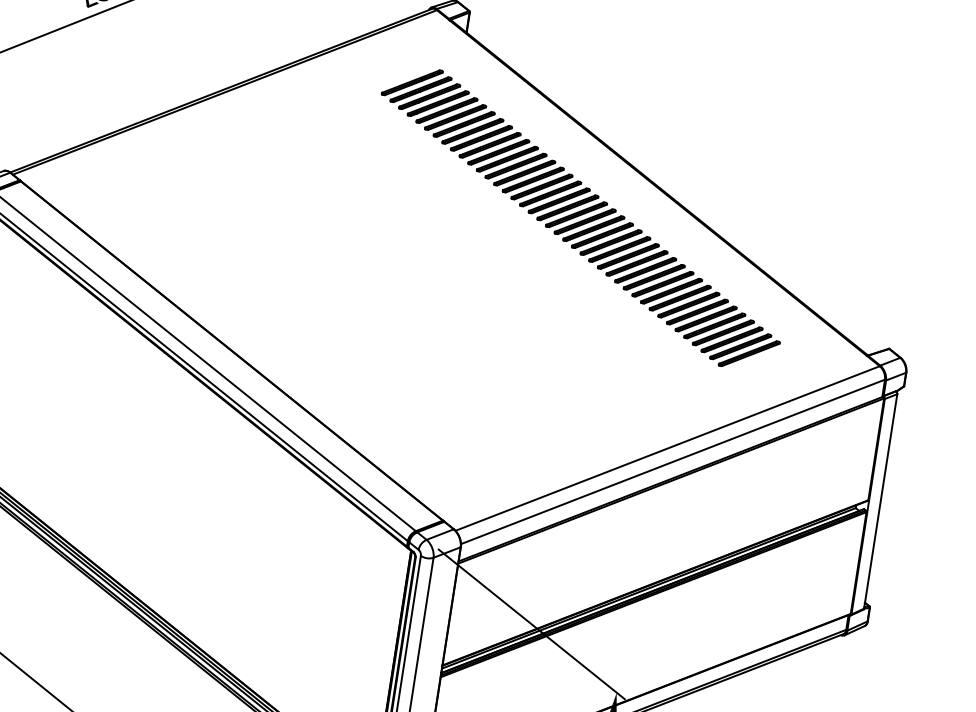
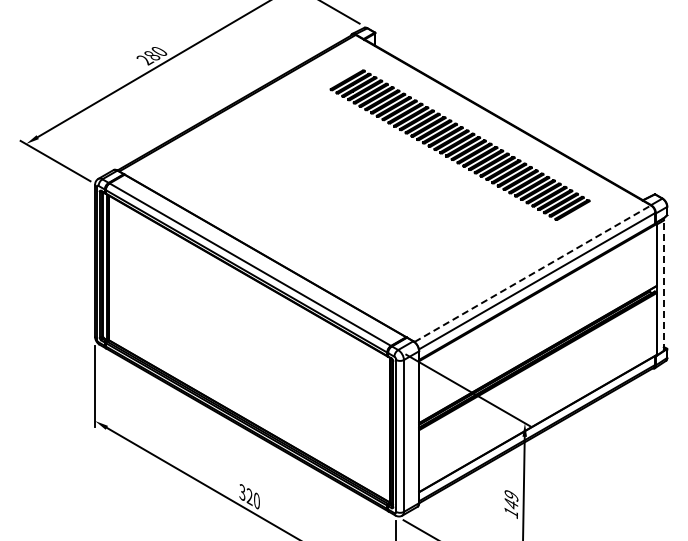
line: (667, 448) -> (532, 273), solid -> dashed
line: (879, 501) -> (663, 285), solid -> dashed

